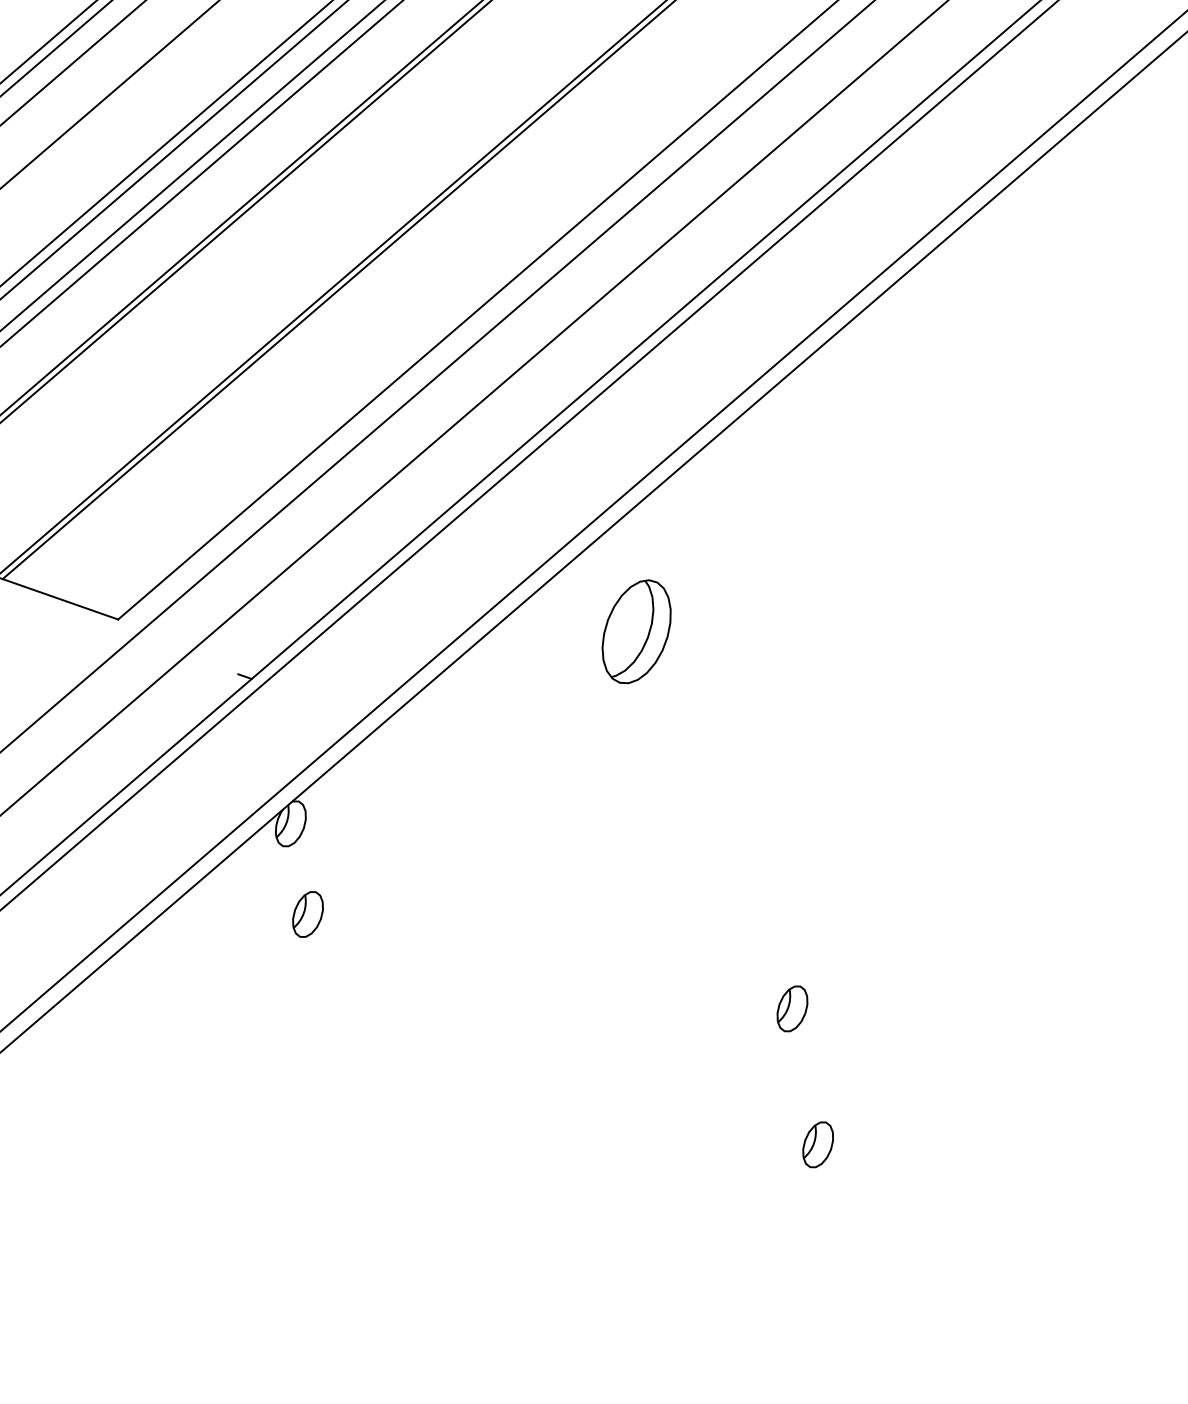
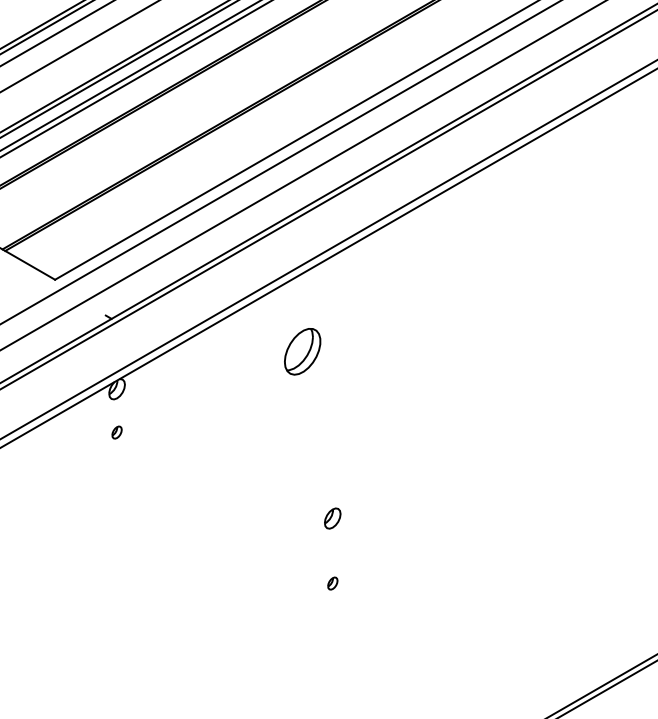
part: (636, 631) -> (302, 351), moved
part: (306, 914) -> (116, 432), size x0.6
part: (817, 1144) -> (332, 583), size x0.6

